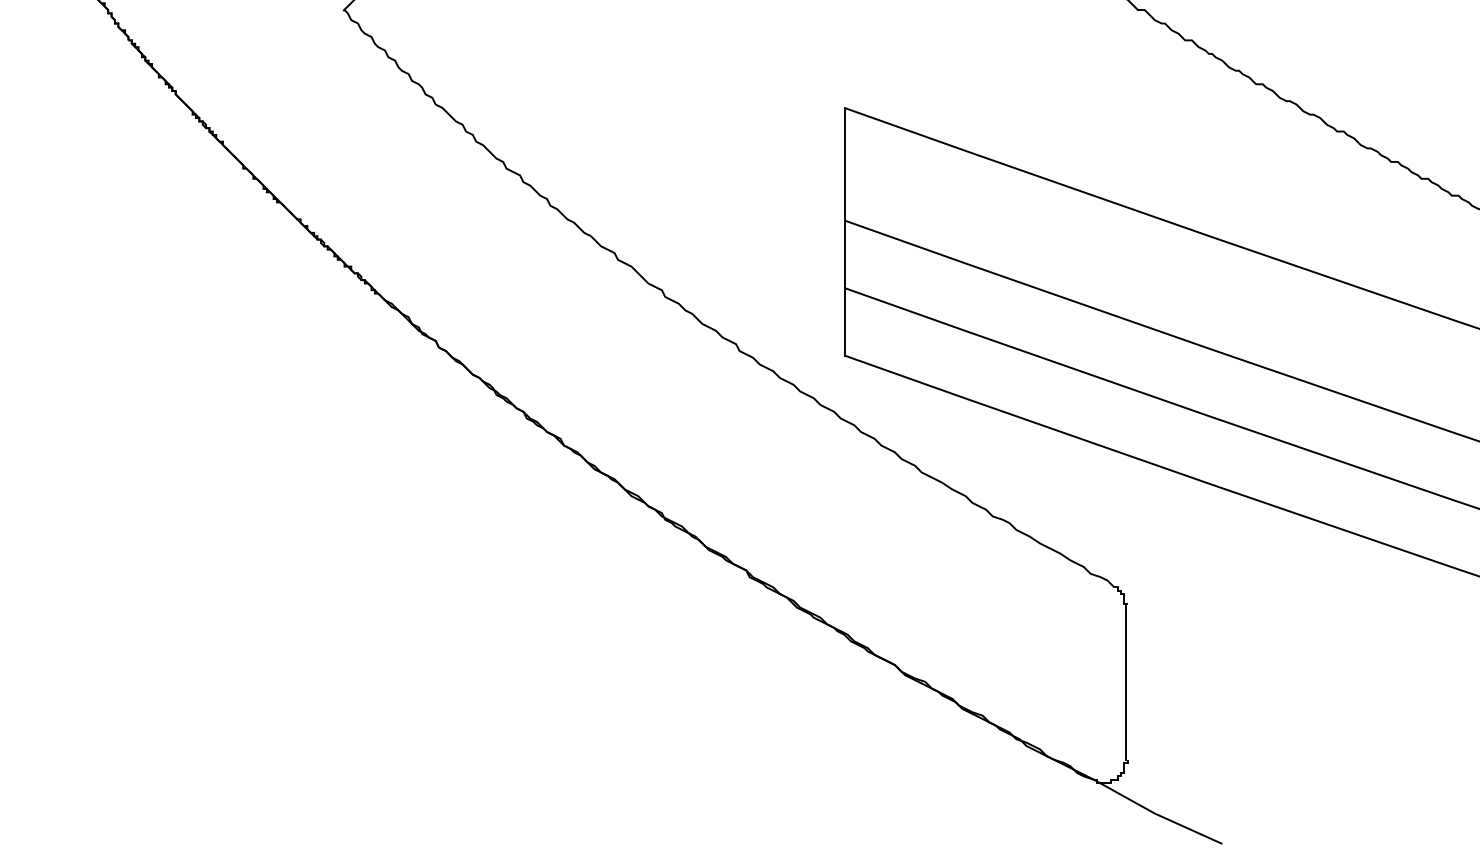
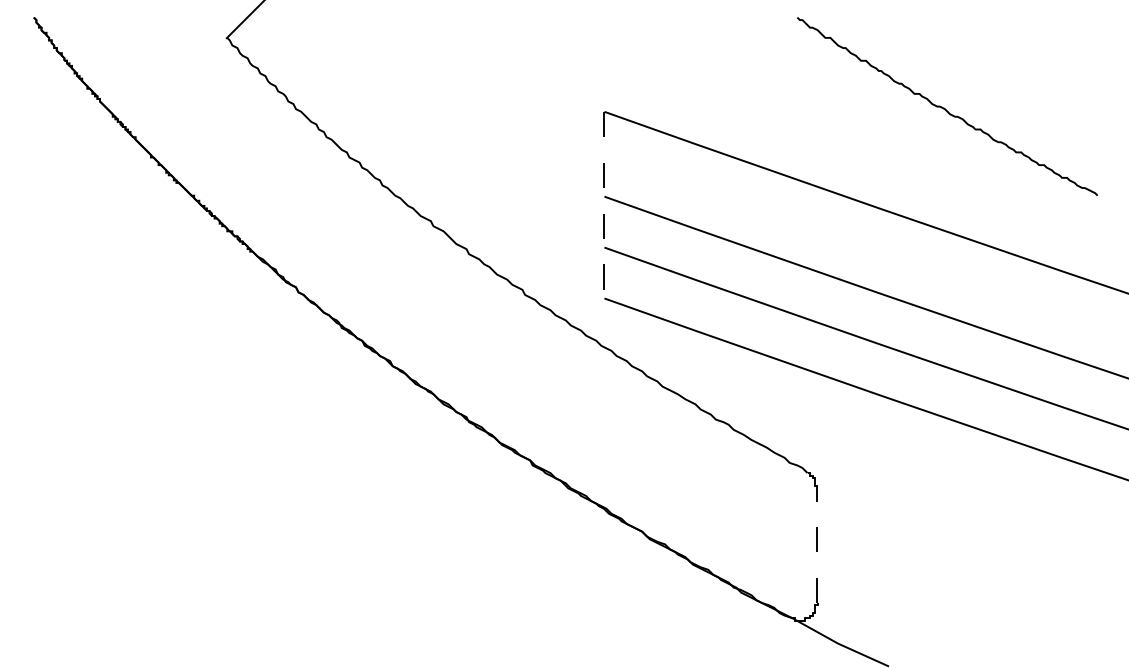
line: (844, 232) -> (604, 205), solid -> dashed
line: (1126, 682) -> (816, 544), solid -> dashed

